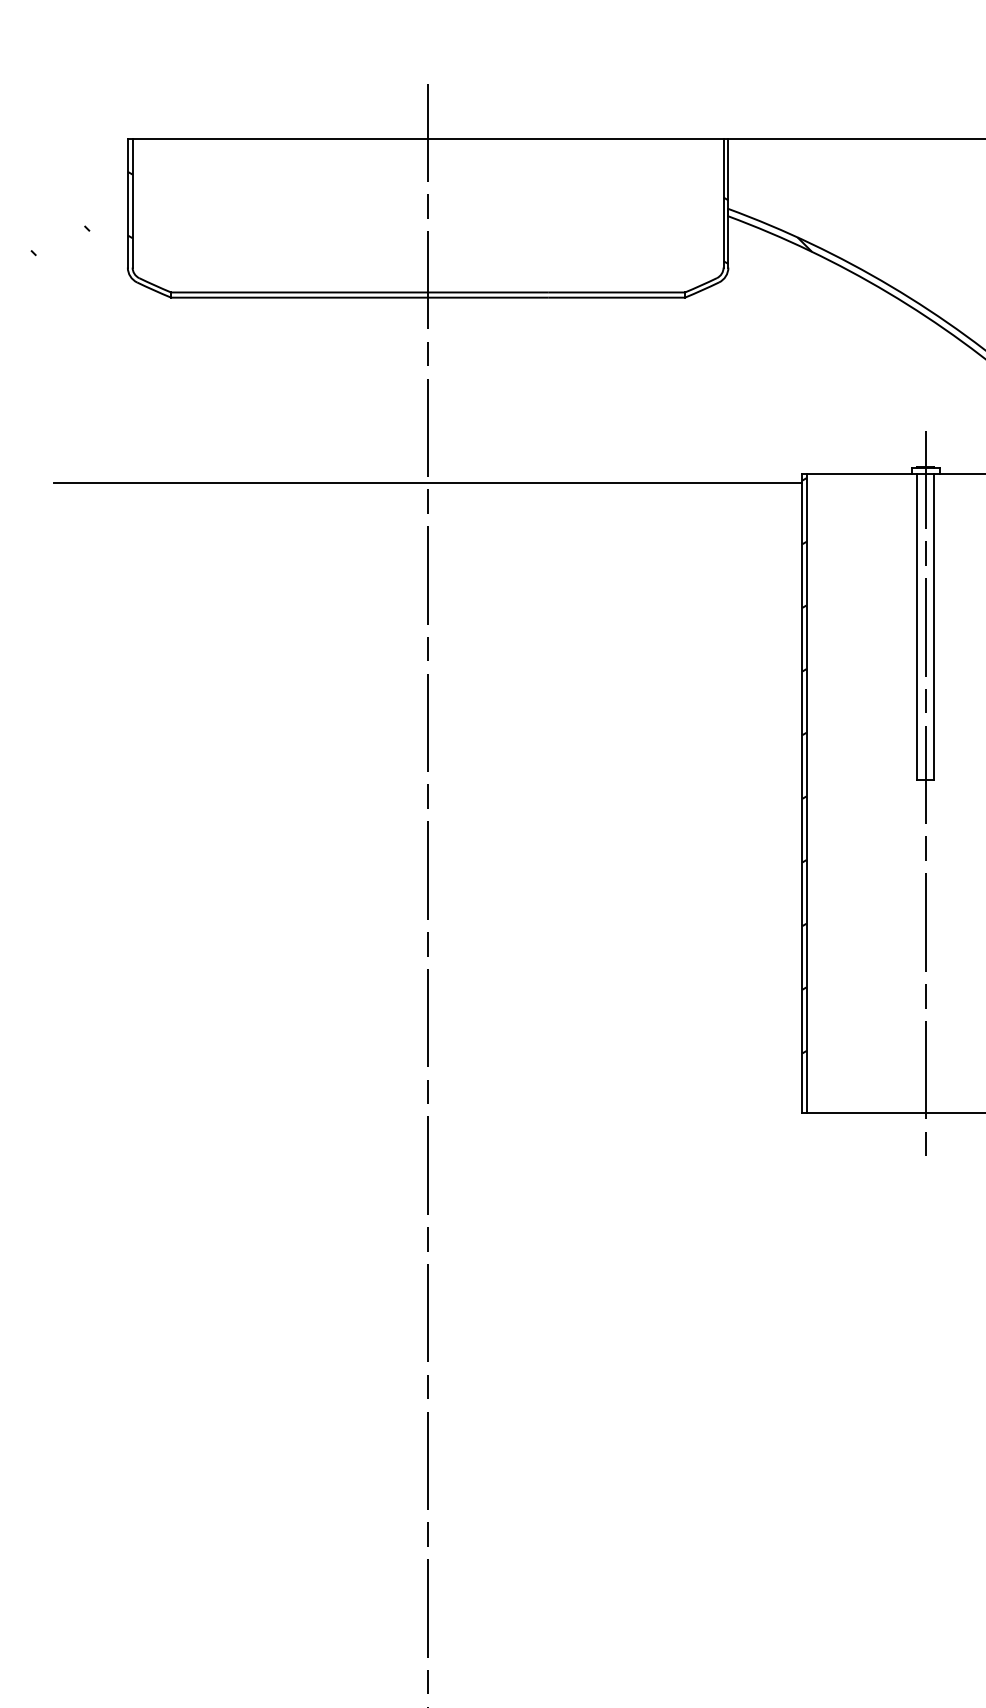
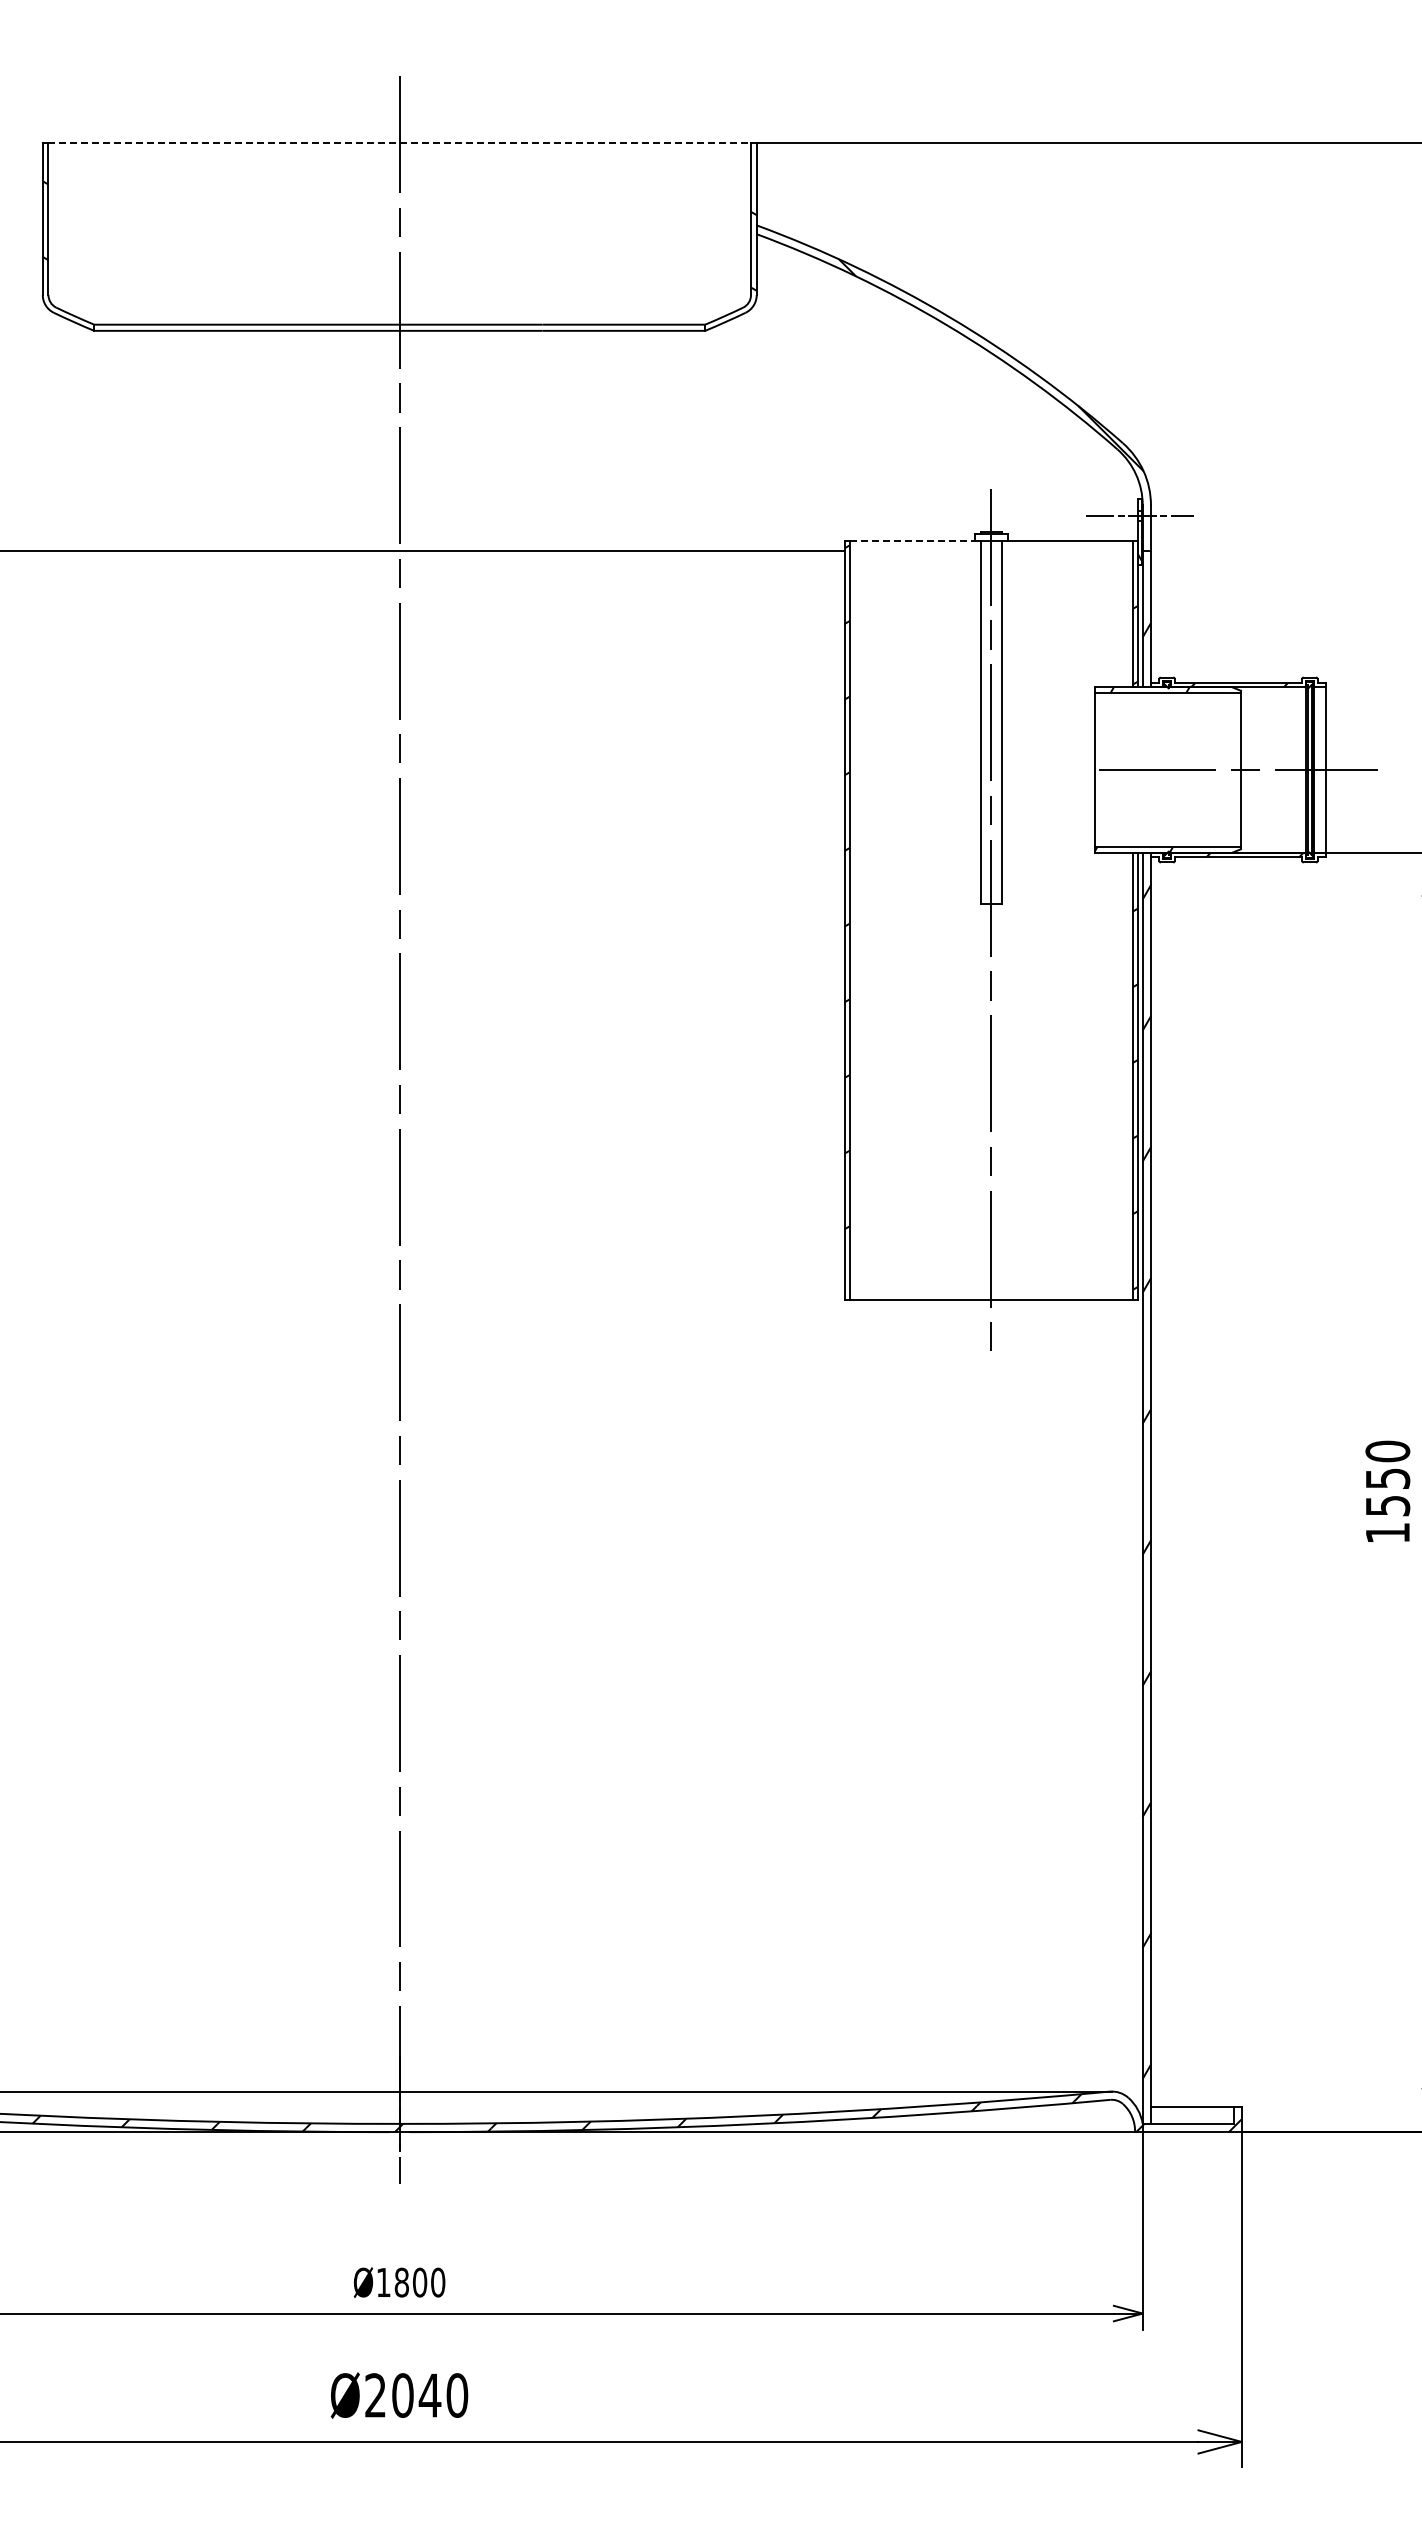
line: (428, 139) -> (400, 142), solid -> dashed
line: (859, 474) -> (912, 540), solid -> dashed

